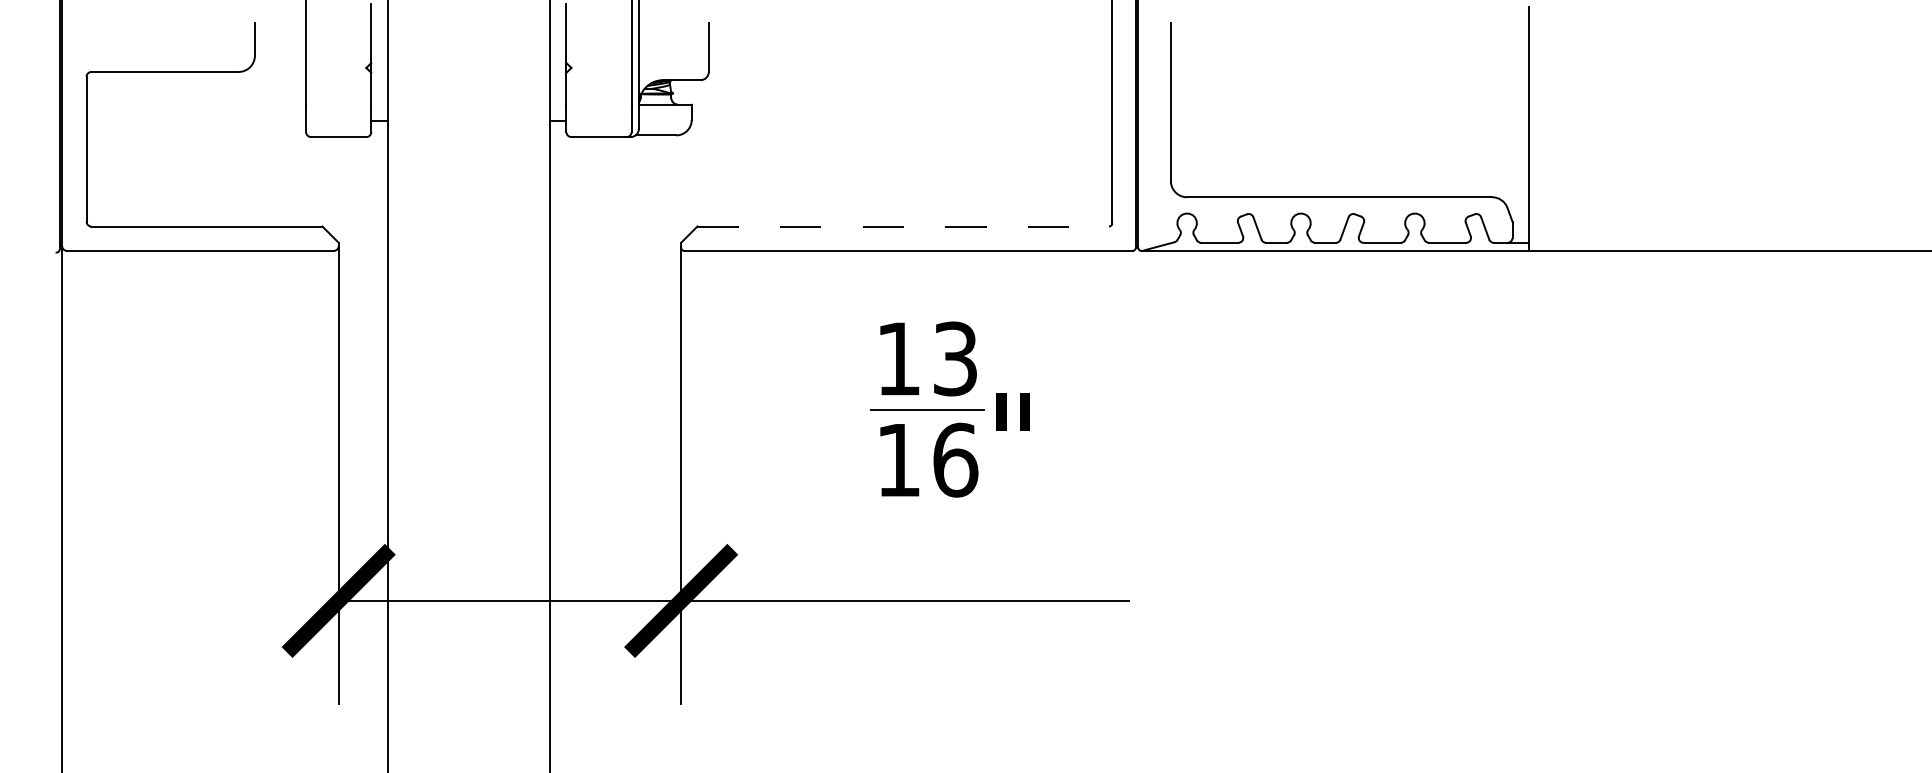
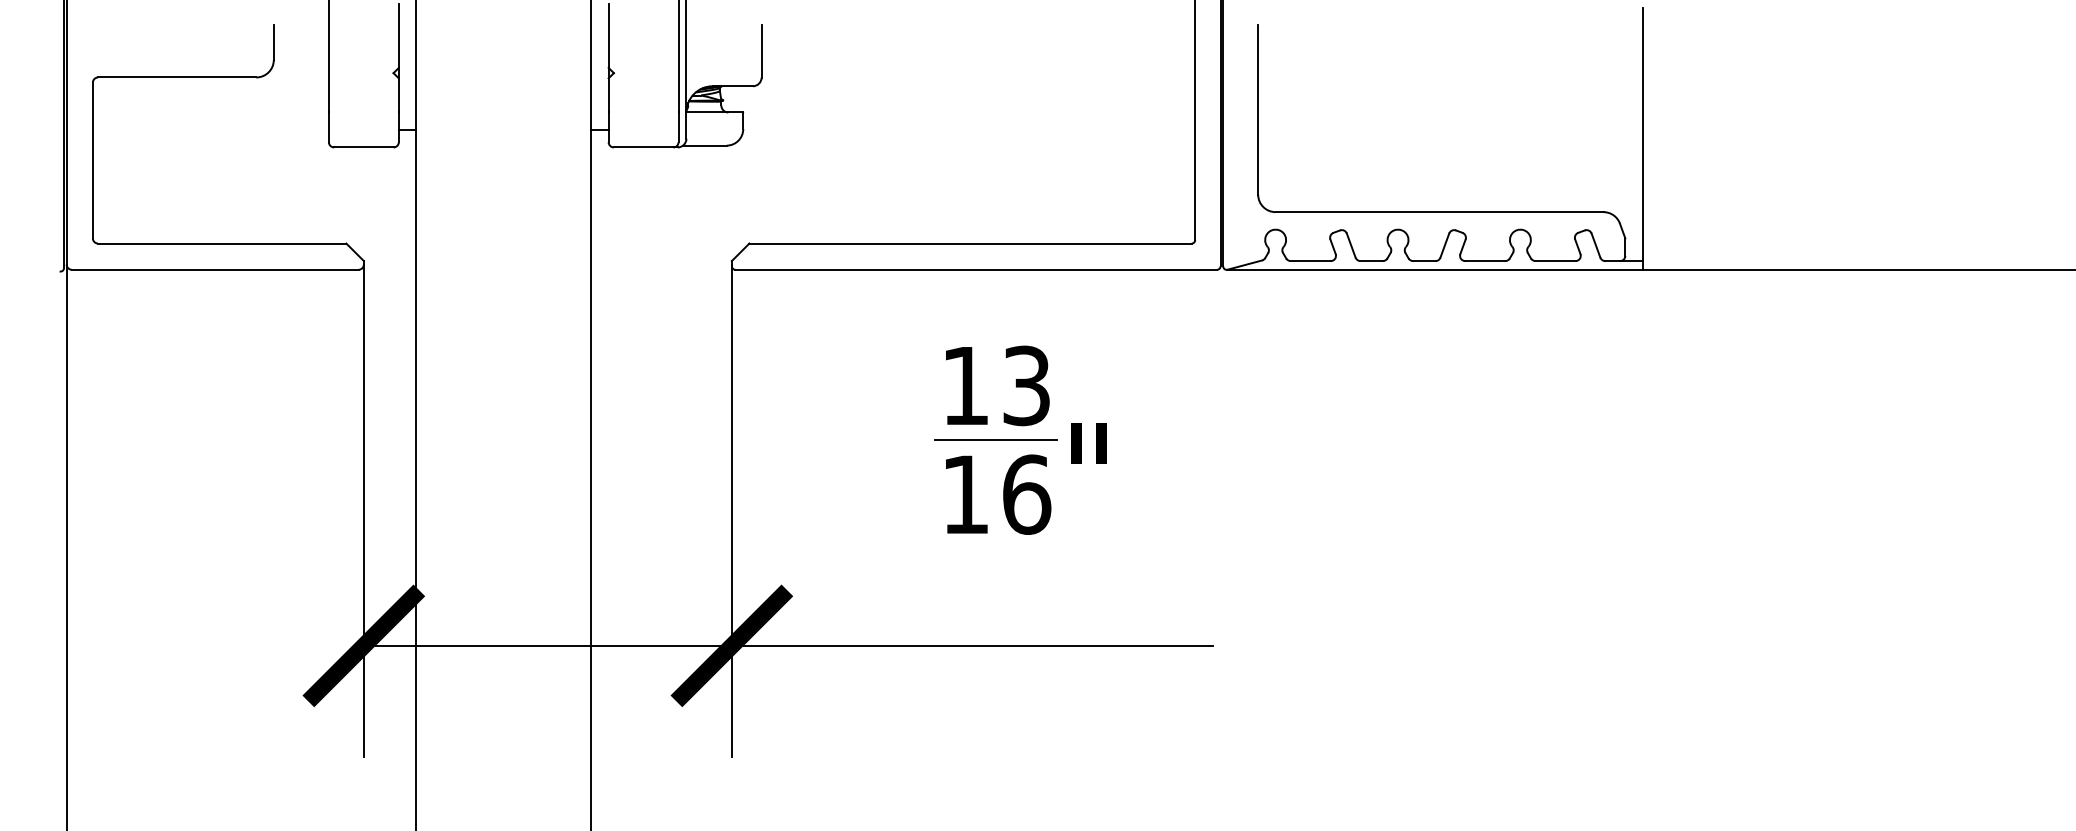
line: (904, 226) -> (971, 243), dashed -> solid

